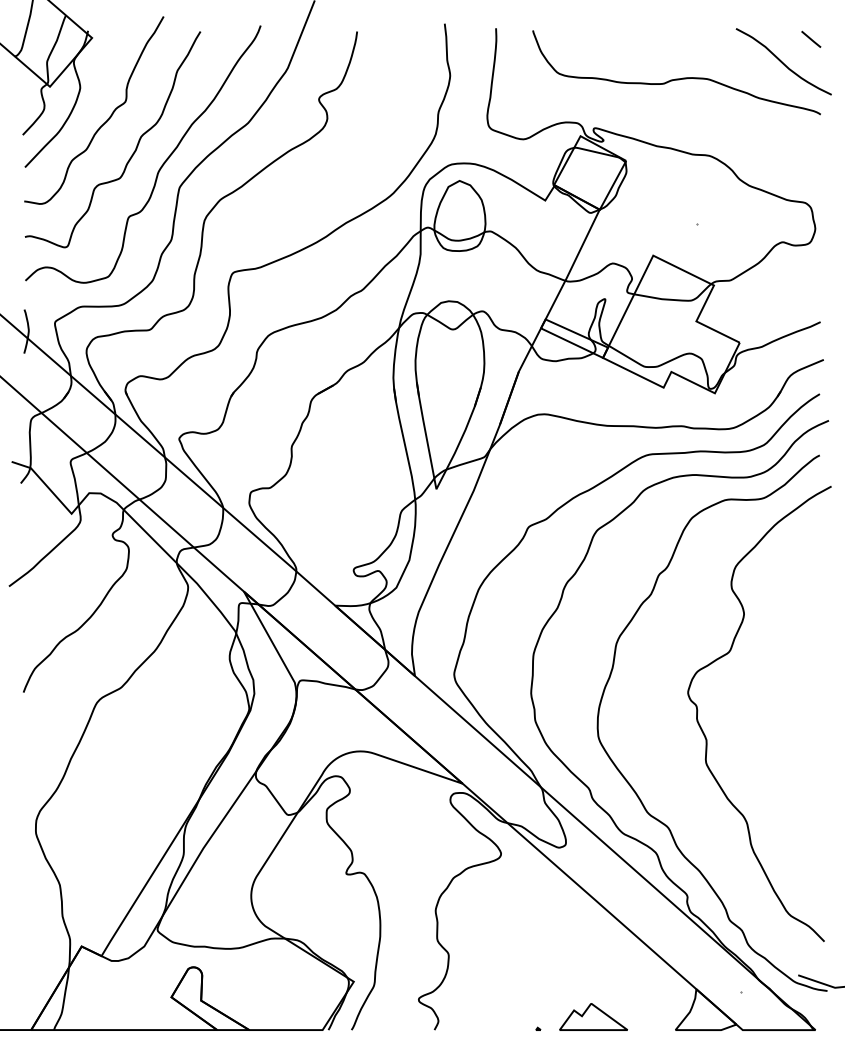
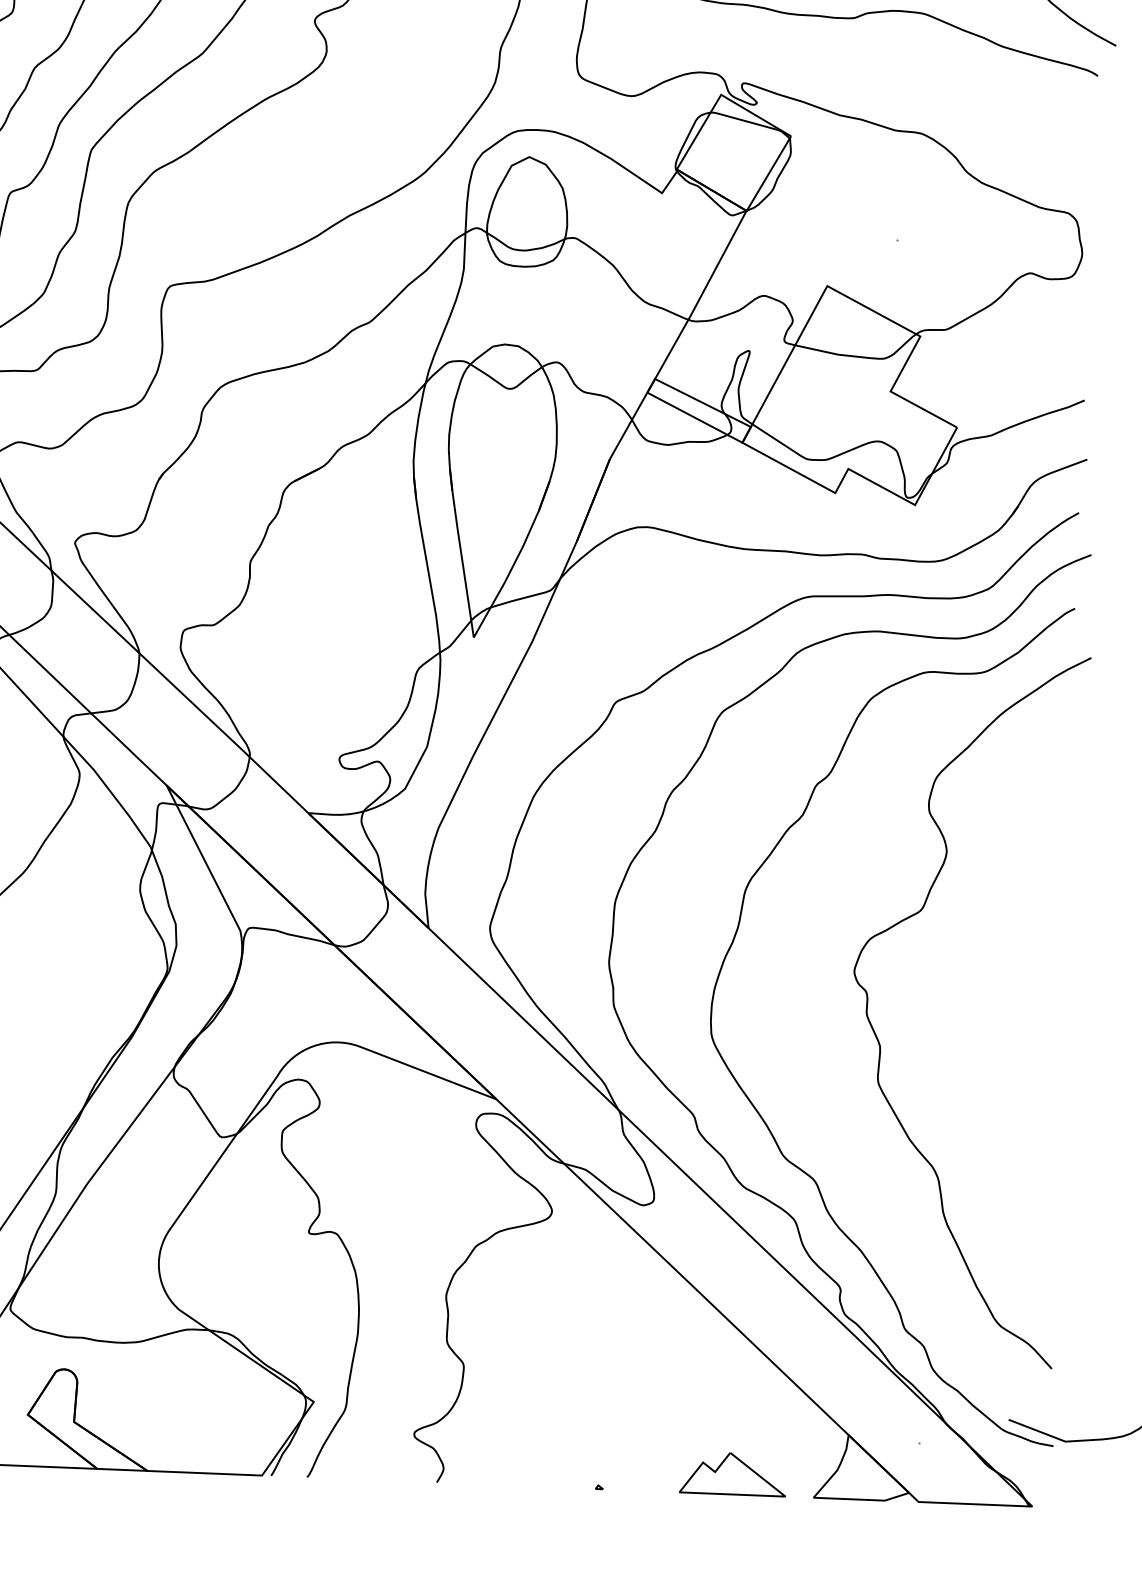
part: (593, 1016) -> (733, 1473), moved

